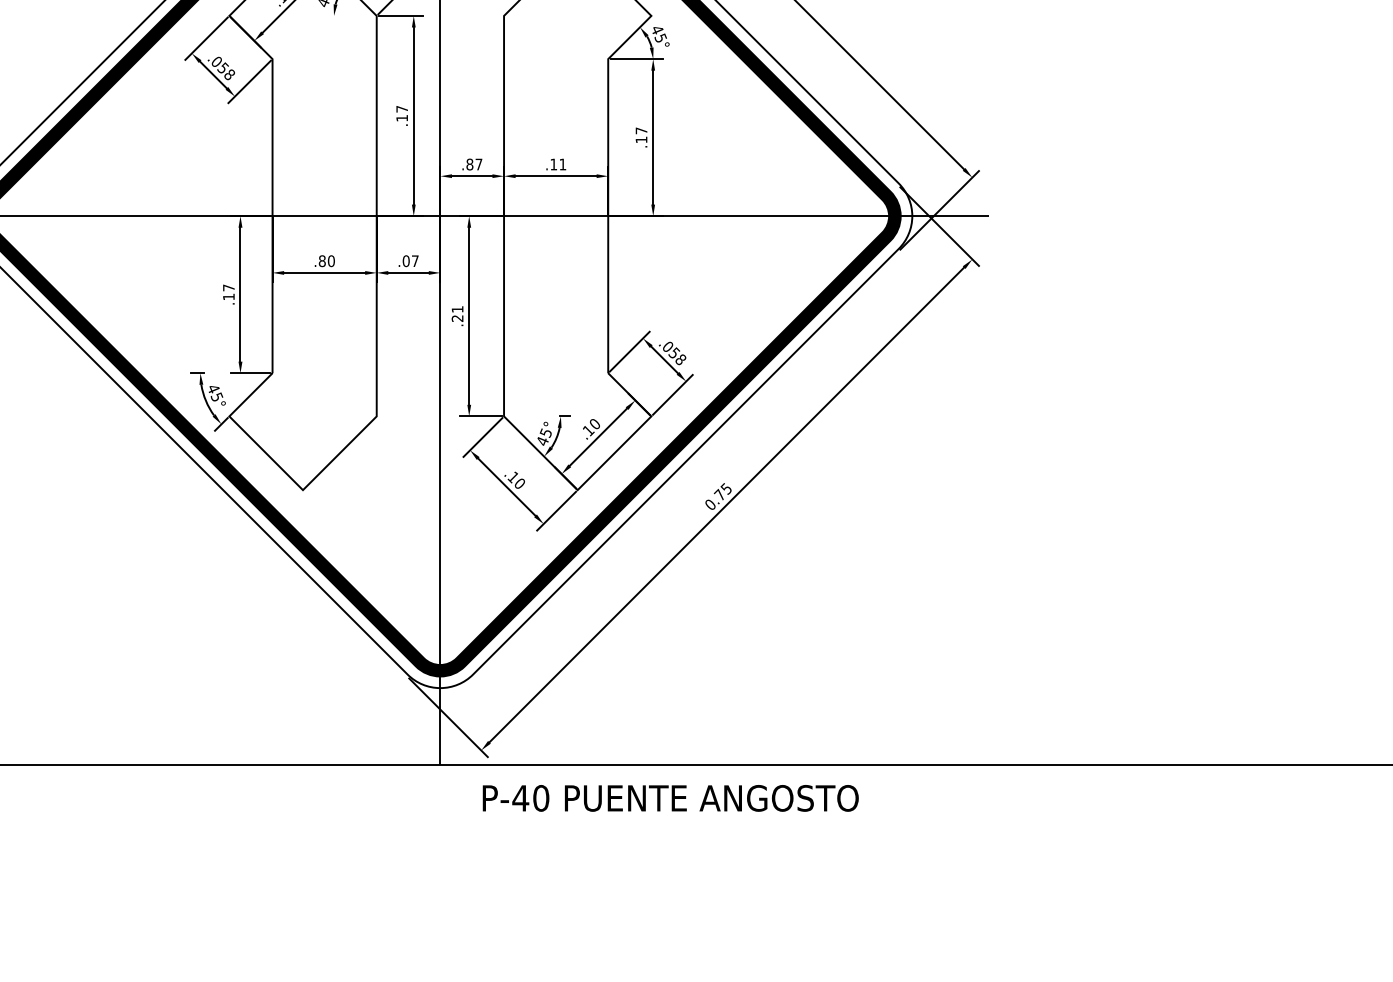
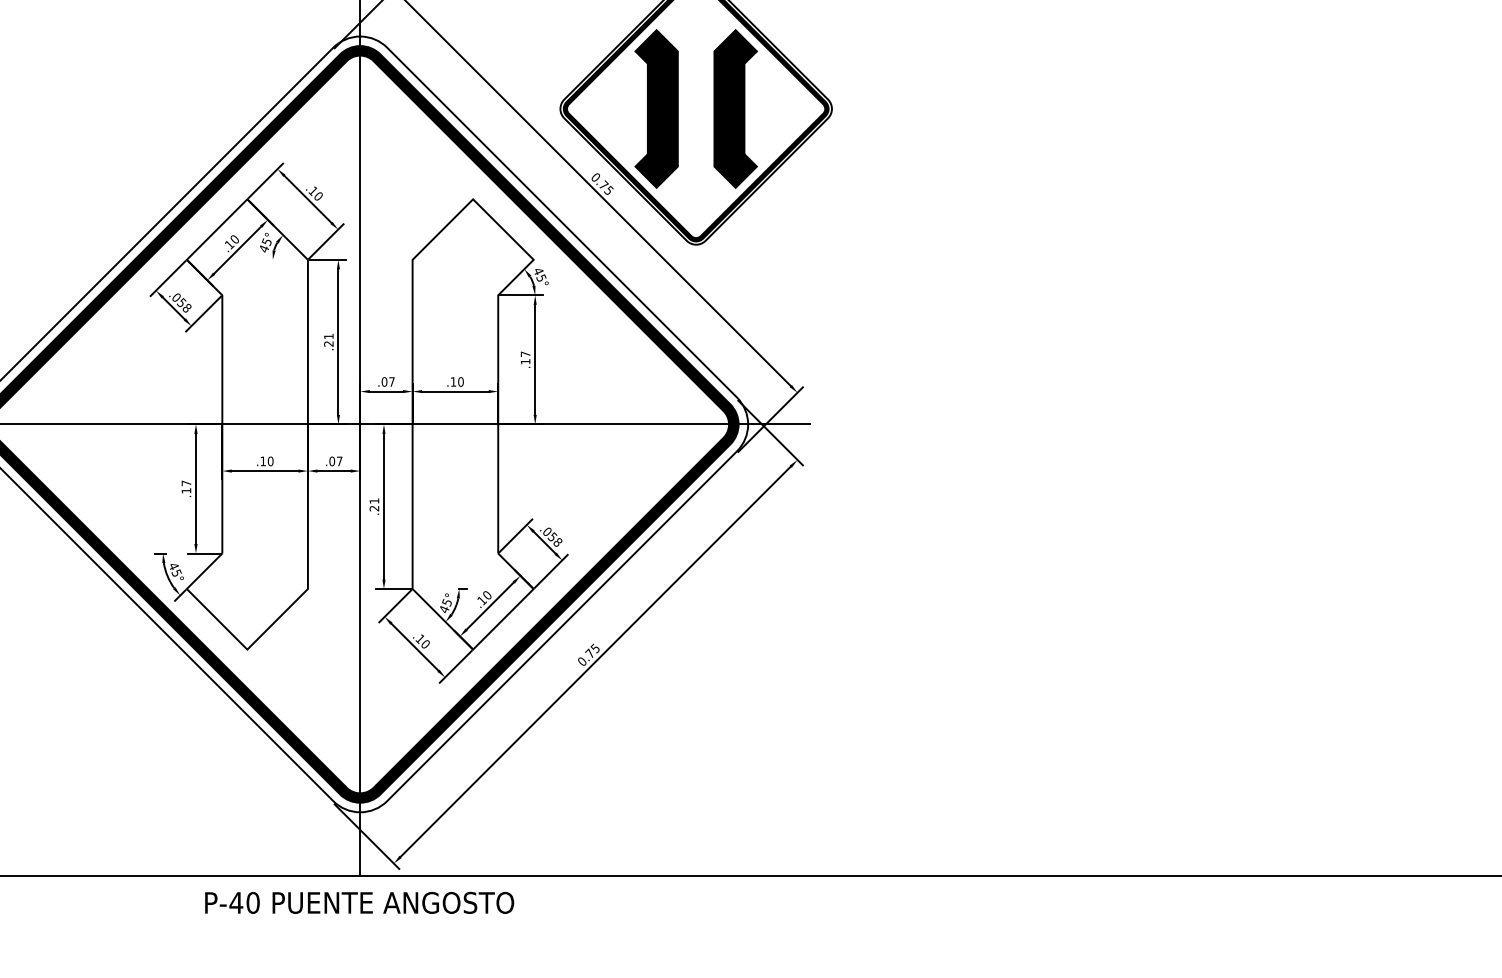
text: (401, 112) -> (328, 339), .17 -> .21
text: (469, 163) -> (384, 381), .87 -> .07
text: (562, 163) -> (460, 381), .11 -> .10
text: (322, 261) -> (263, 461), .80 -> .10
text: (670, 797) -> (359, 902), moved

